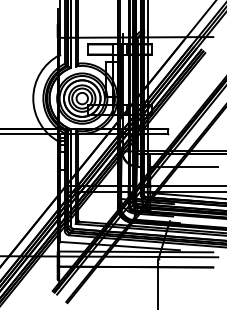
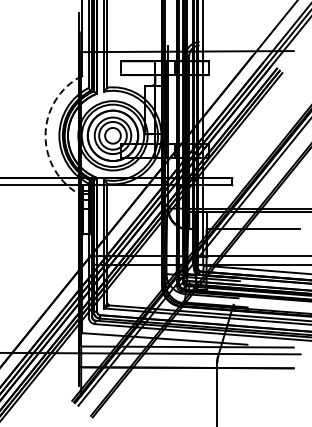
arc: (33, 98) -> (45, 135), solid -> dashed

